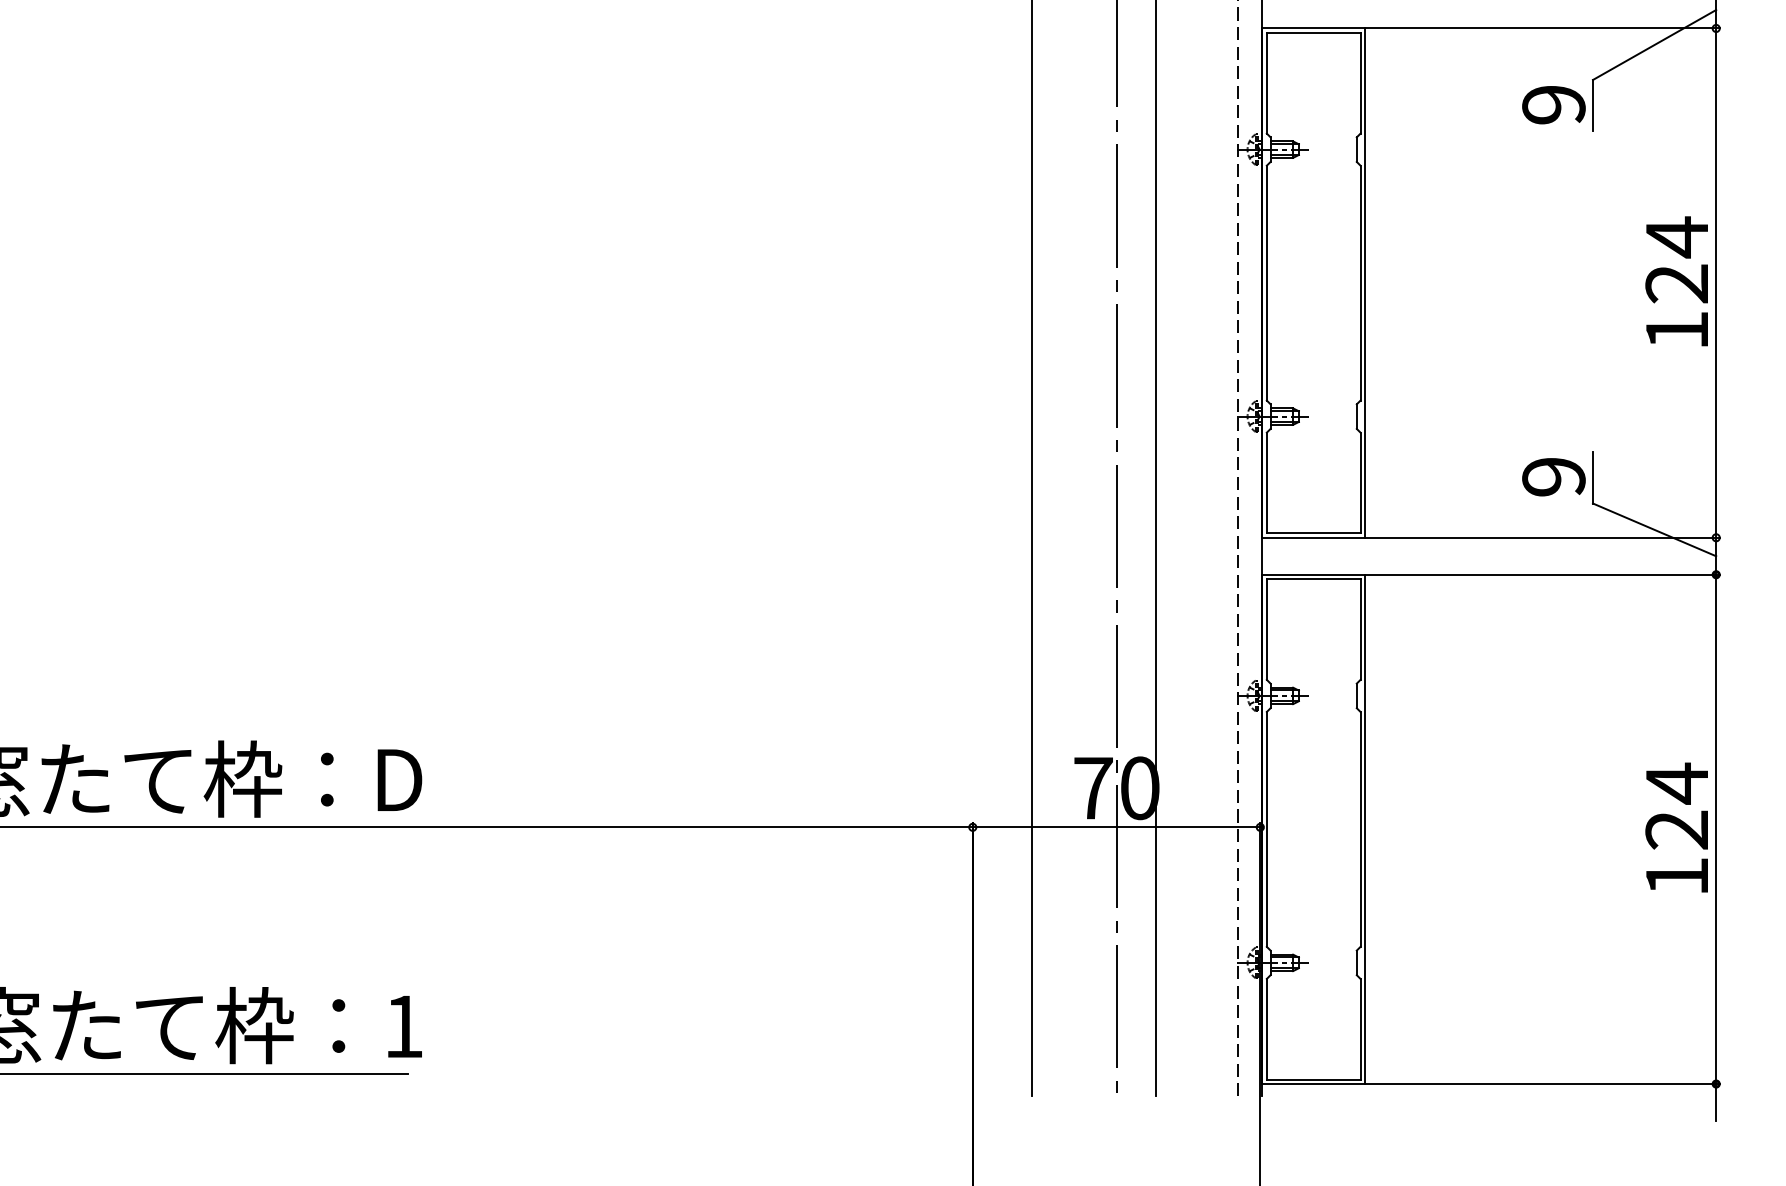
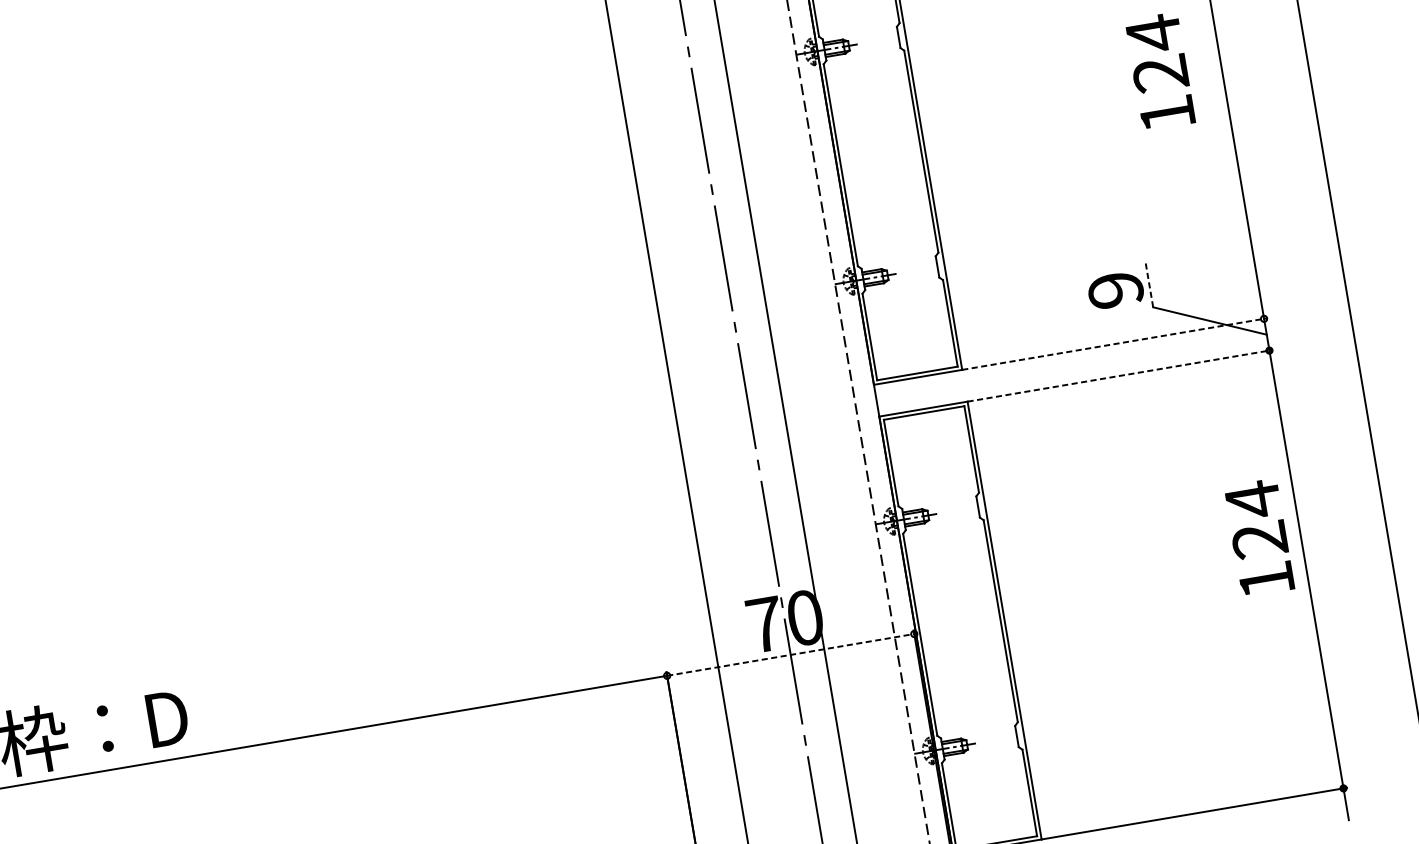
text: (1676, 281) -> (1159, 71), moved
line: (1592, 477) -> (1148, 285), solid -> dashed
line: (1542, 537) -> (1114, 343), solid -> dashed
line: (1542, 574) -> (1120, 375), solid -> dashed
line: (1116, 827) -> (790, 655), solid -> dashed
text: (1676, 827) -> (1258, 537), moved

